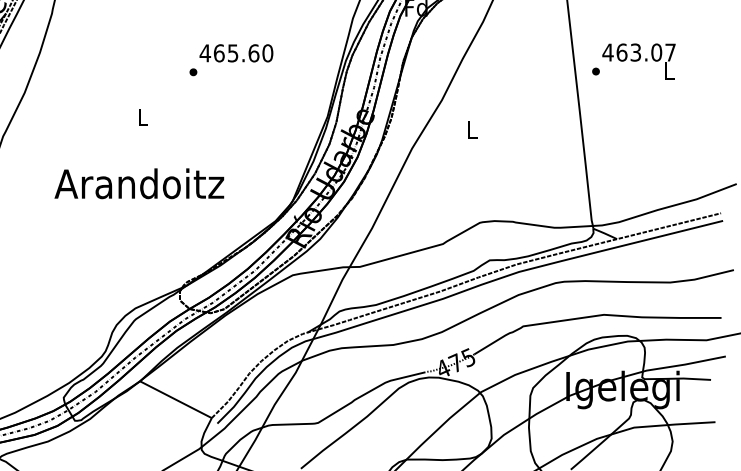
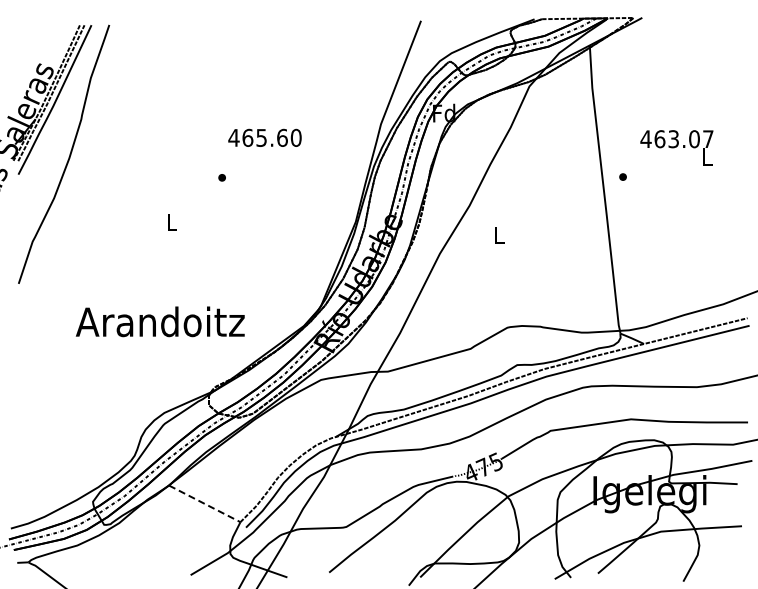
text: (235, 52) -> (264, 137), moved
text: (638, 60) -> (676, 147), moved
text: (138, 183) -> (159, 321), moved
line: (175, 399) -> (204, 503), solid -> dashed

